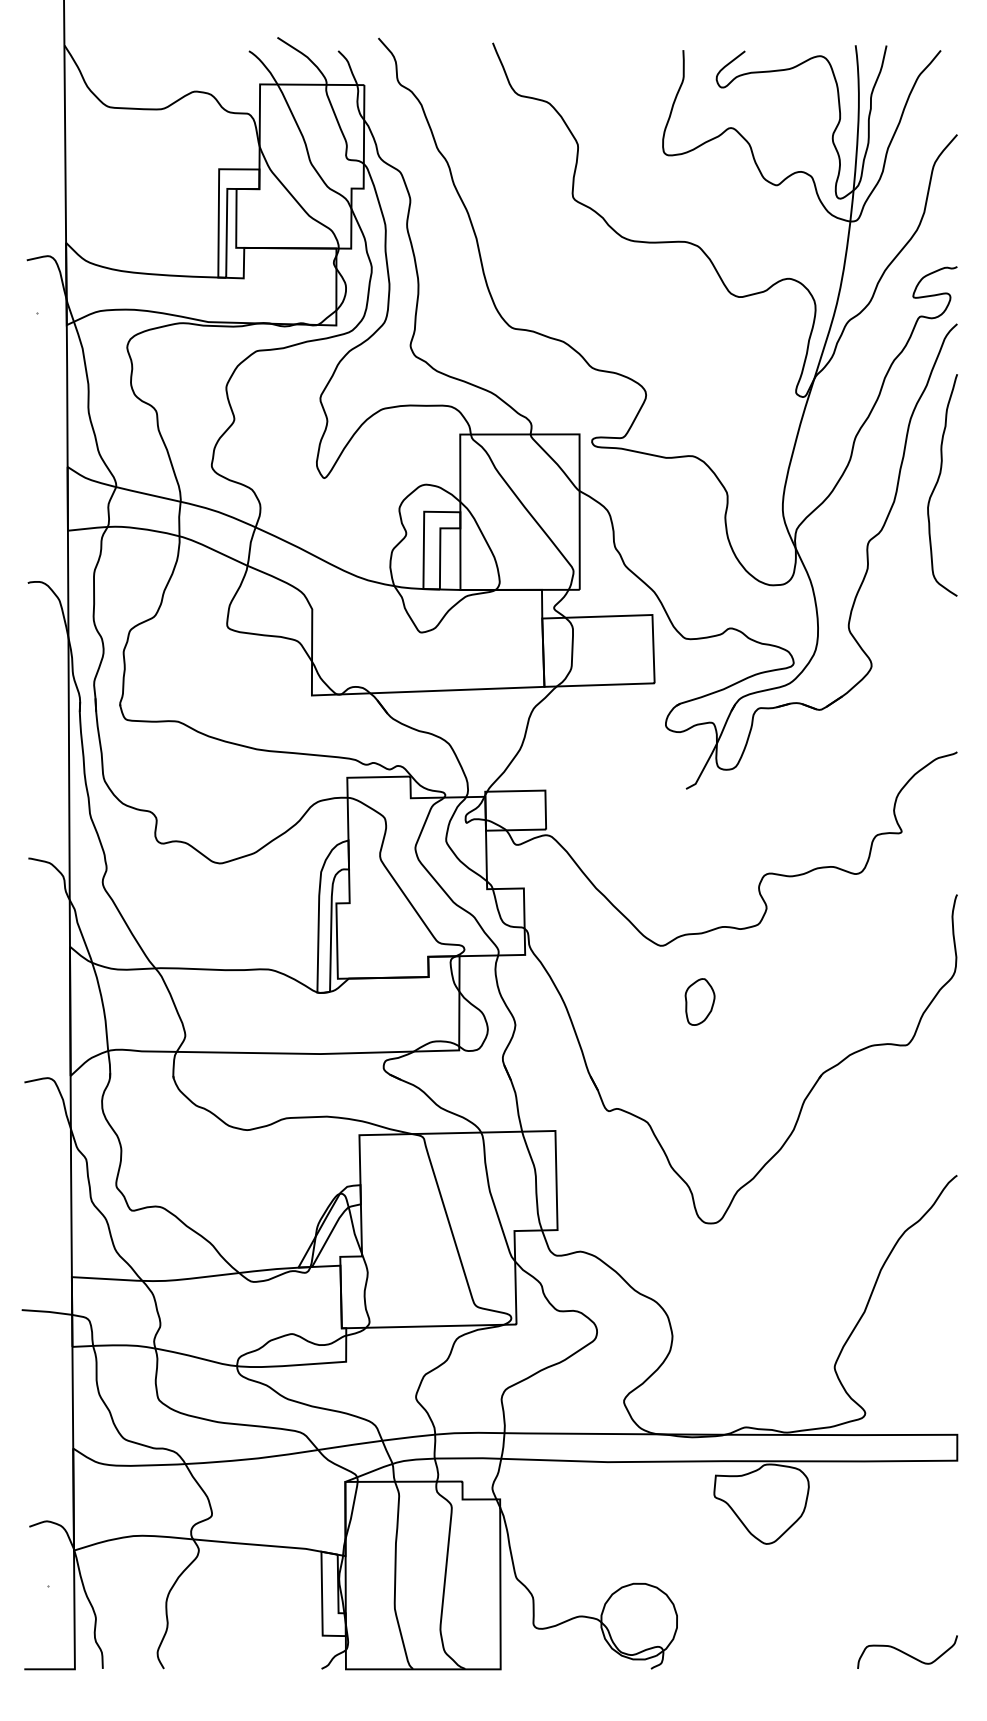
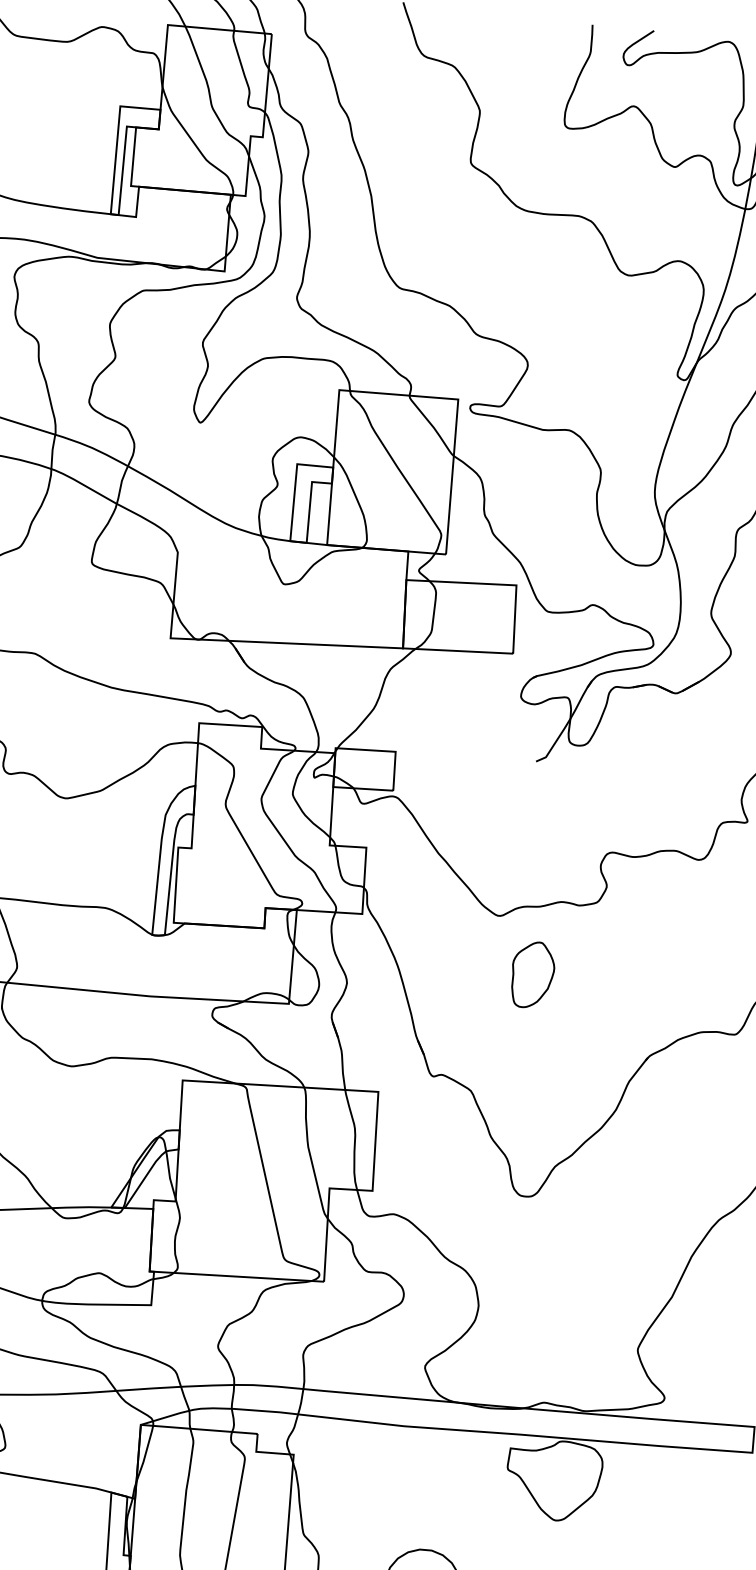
part: (699, 1001) -> (532, 974), size x1.43

